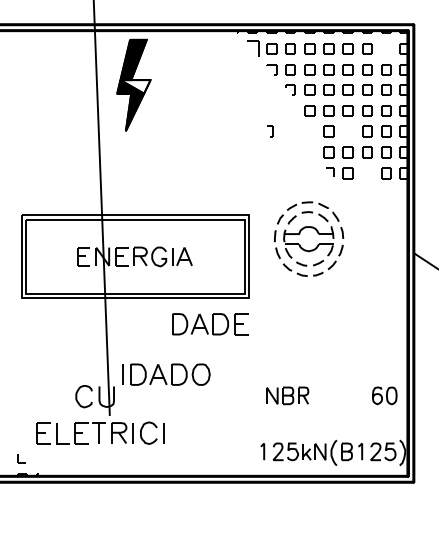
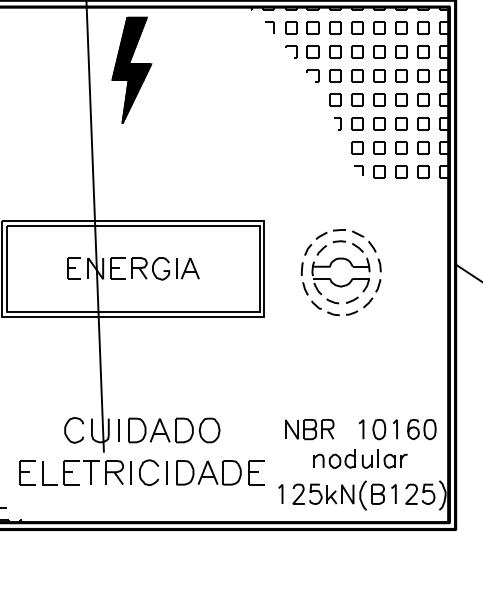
part: (253, 48) -> (270, 27), size x0.62
part: (386, 48) -> (423, 27), added
fill: (135, 86) -> (133, 71), added
part: (270, 131) -> (338, 123), moved
part: (347, 131) -> (378, 123), added
part: (367, 173) -> (401, 172), added
part: (317, 233) -> (351, 266), moved
part: (210, 324) -> (220, 473), moved
part: (166, 374) -> (169, 430), moved
part: (331, 407) -> (360, 443), added

